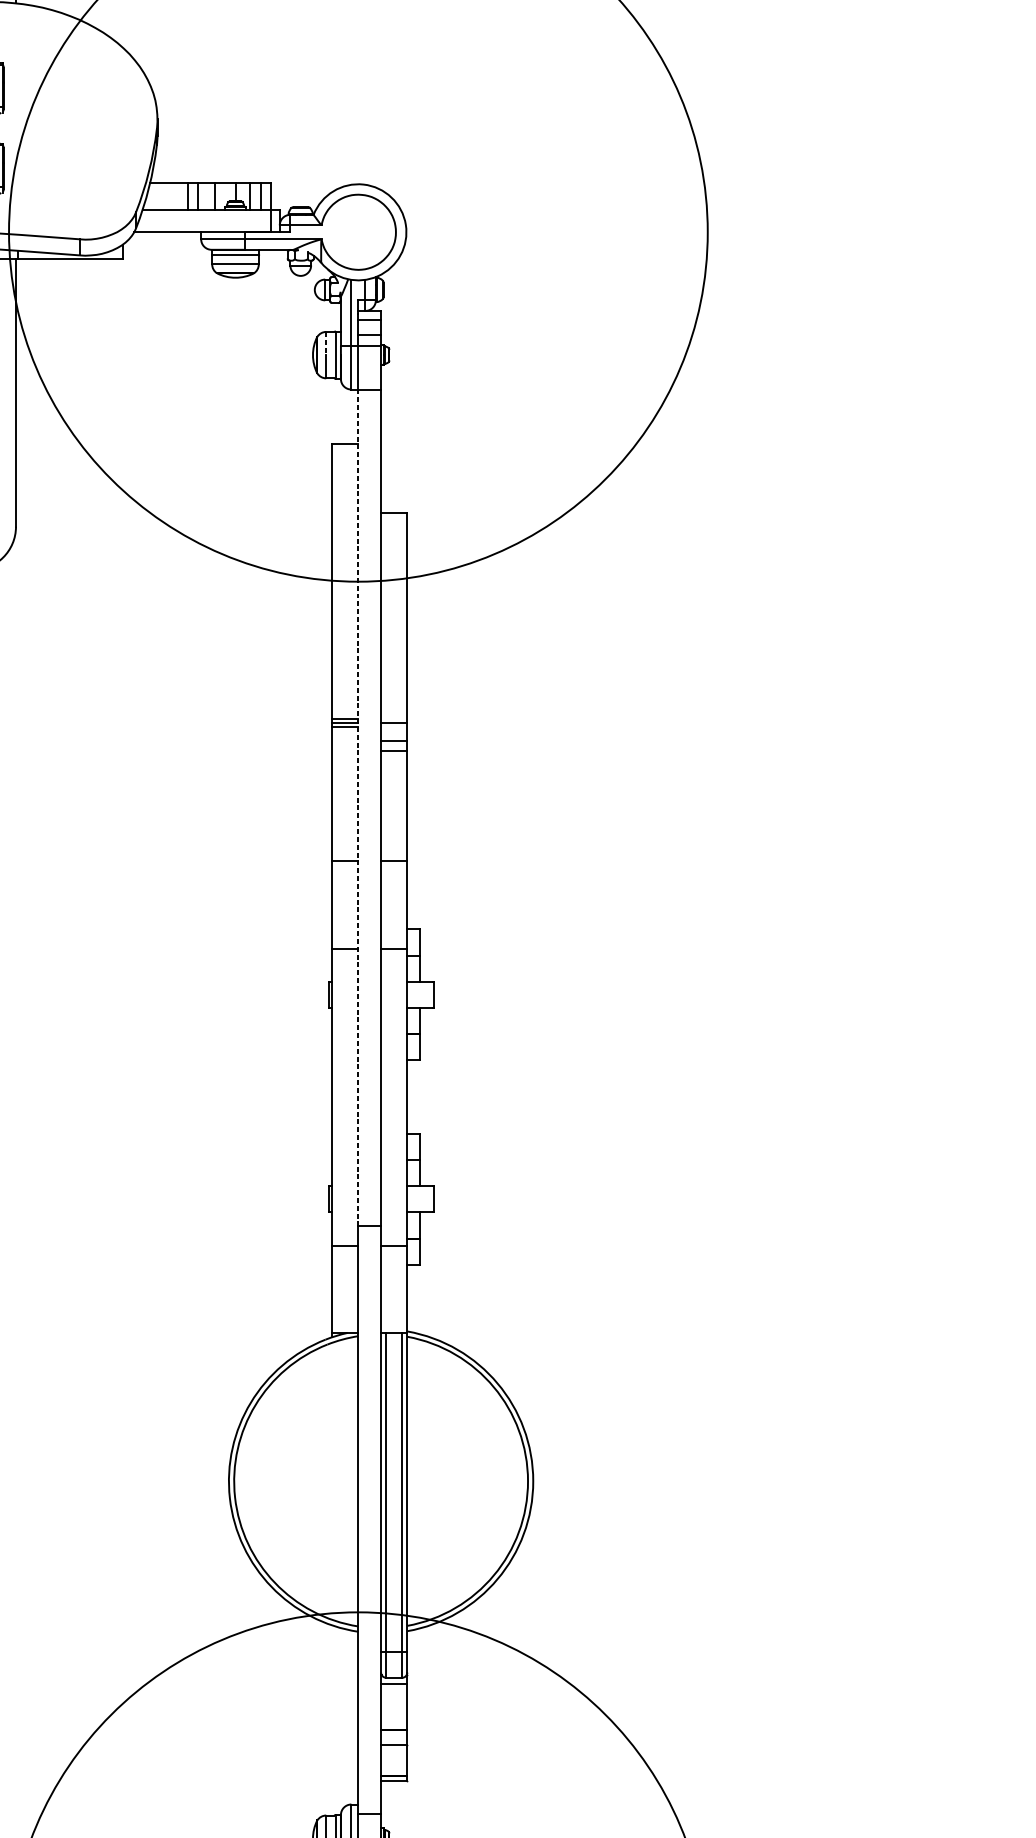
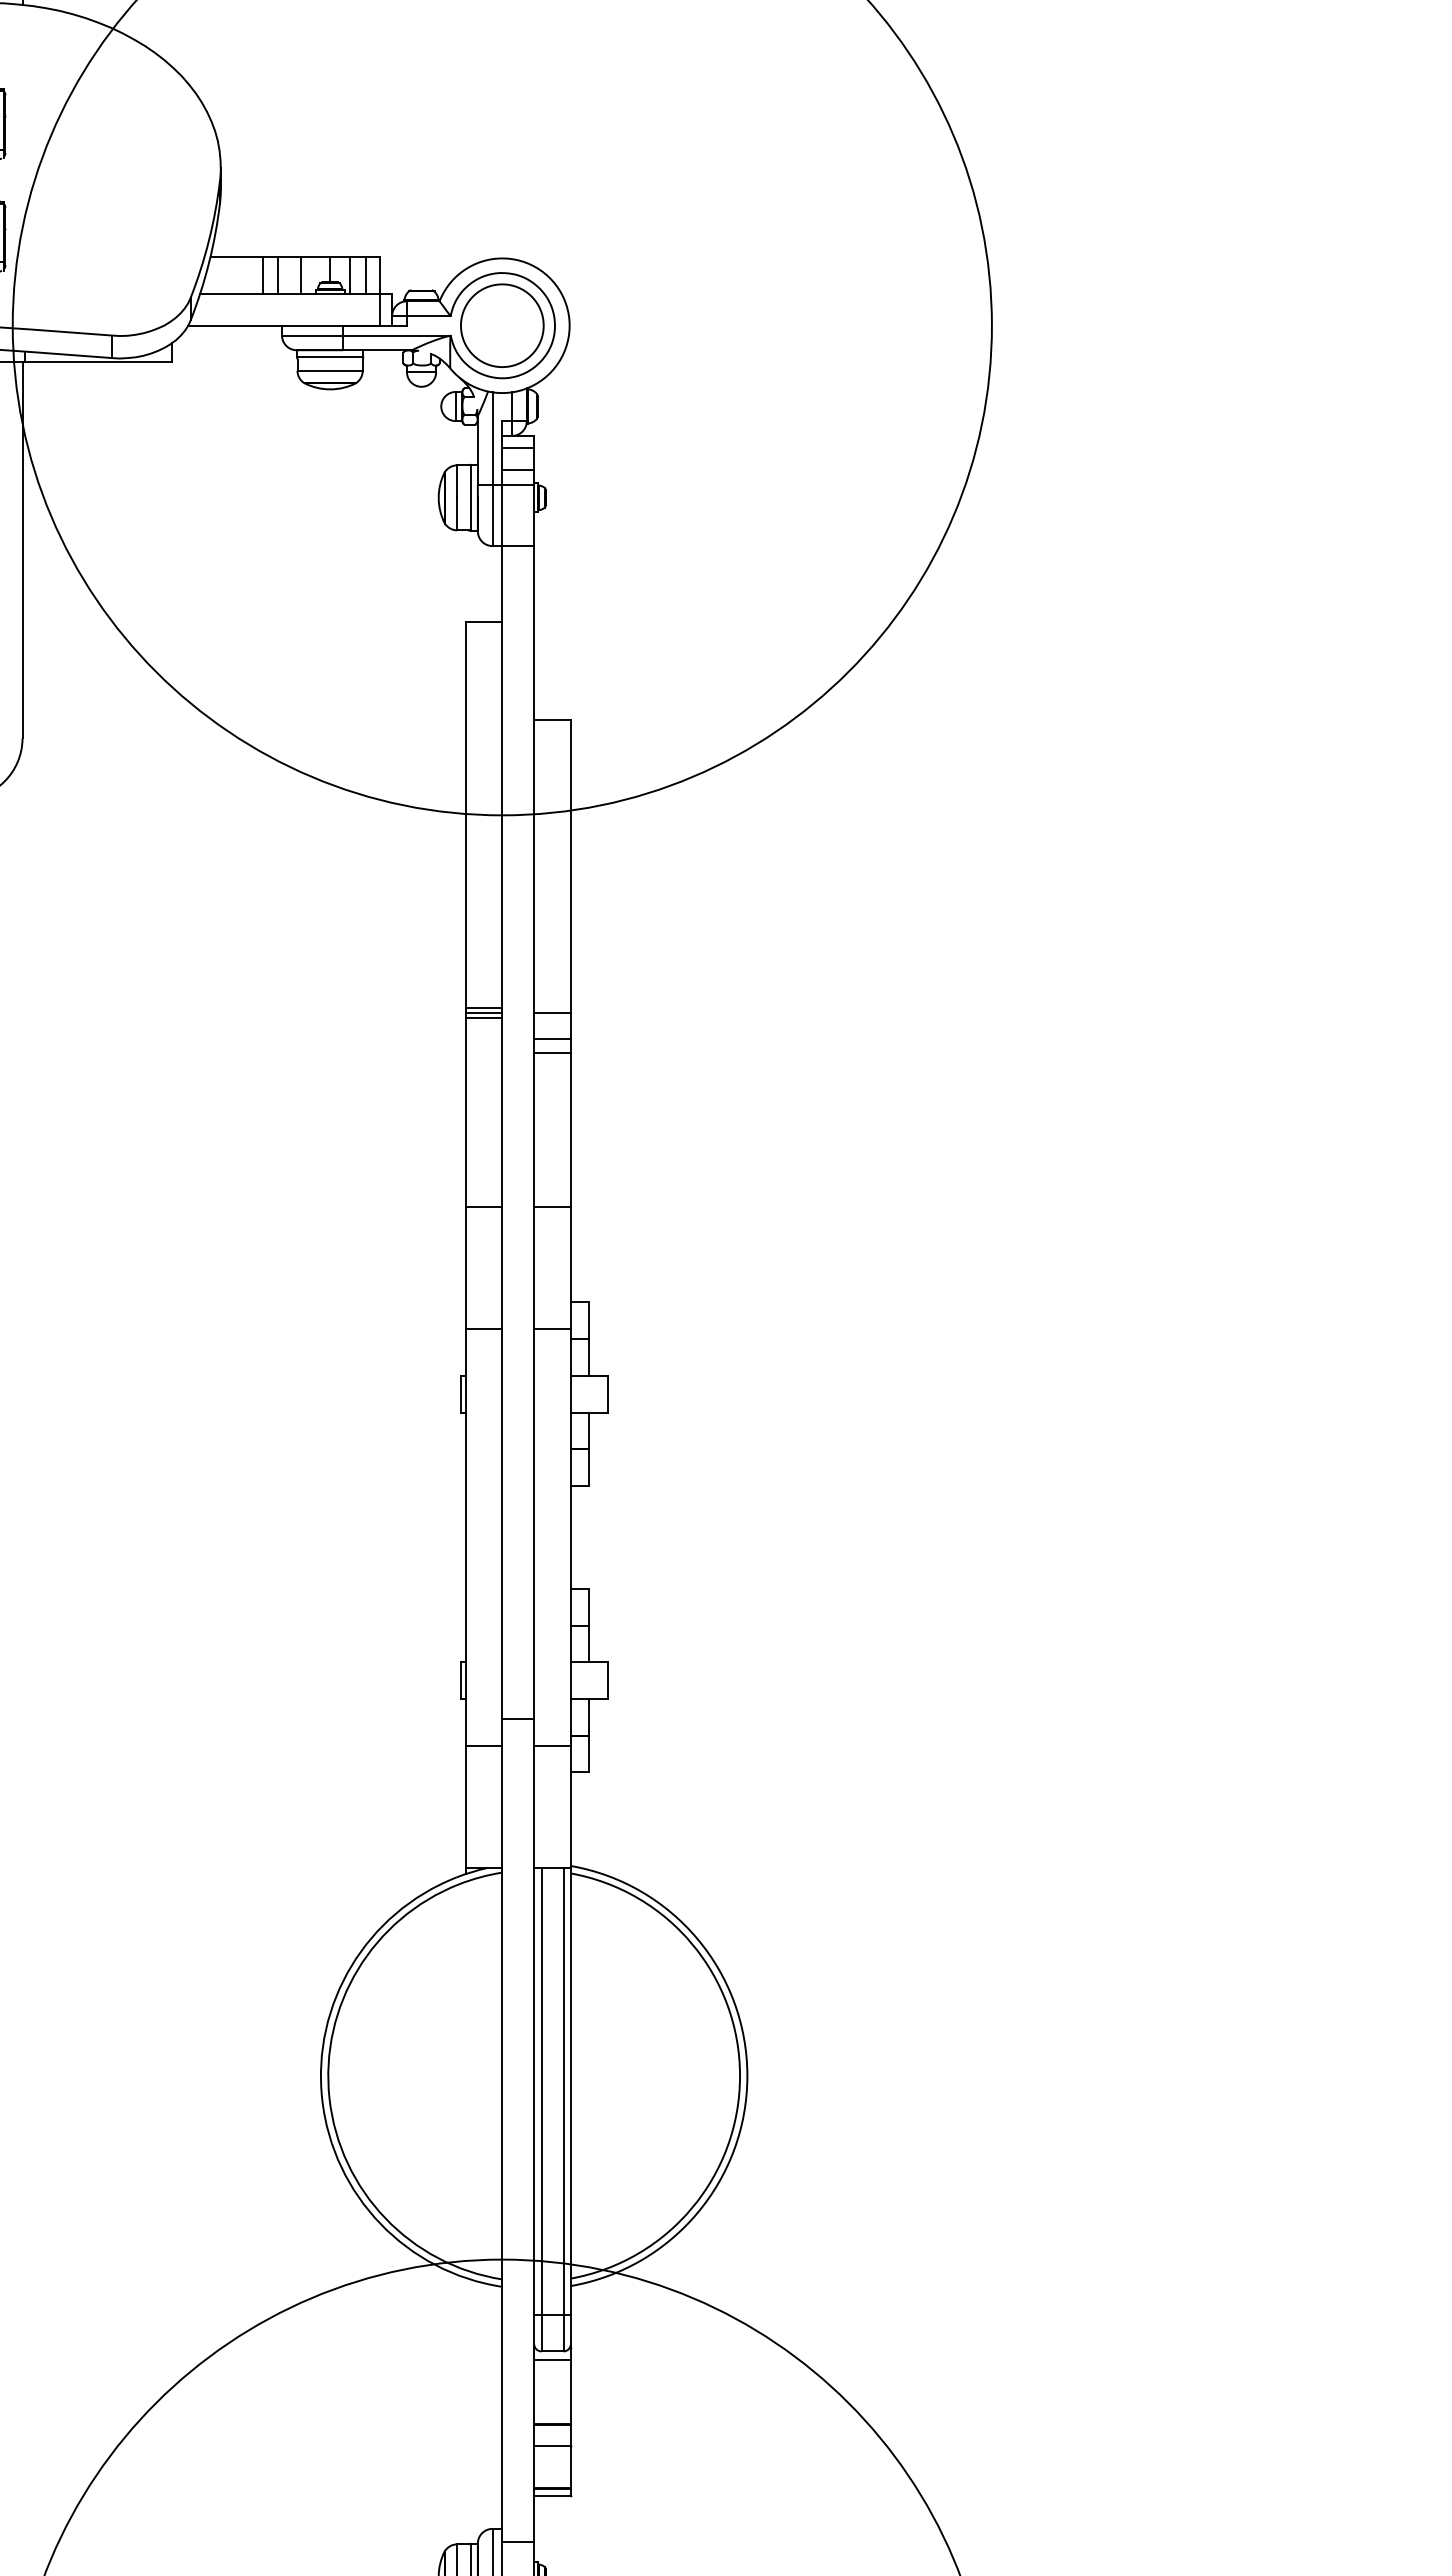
circle: (358, 232) -> (502, 325), added
line: (326, 343) -> (457, 481), dashed -> solid
line: (358, 808) -> (502, 1132), dashed -> solid

